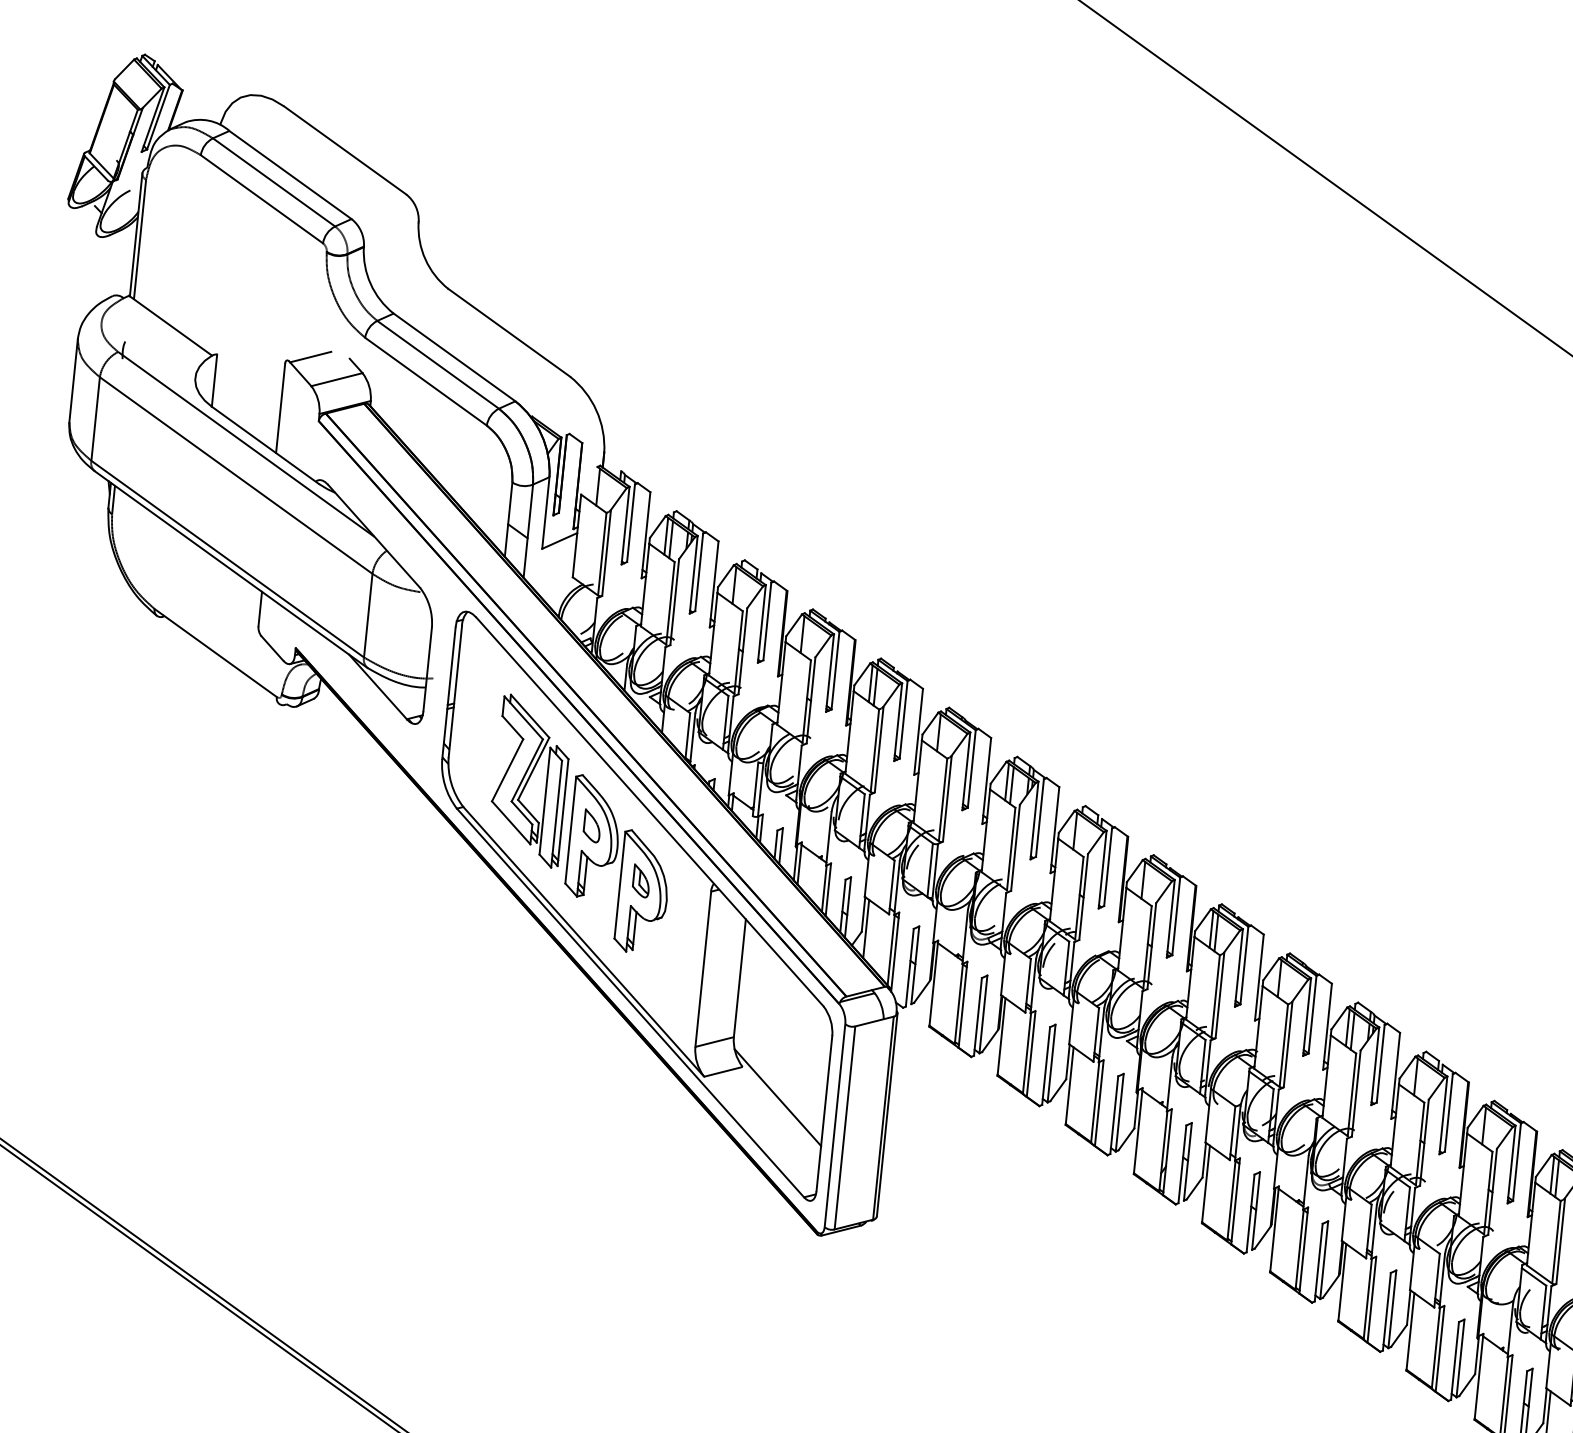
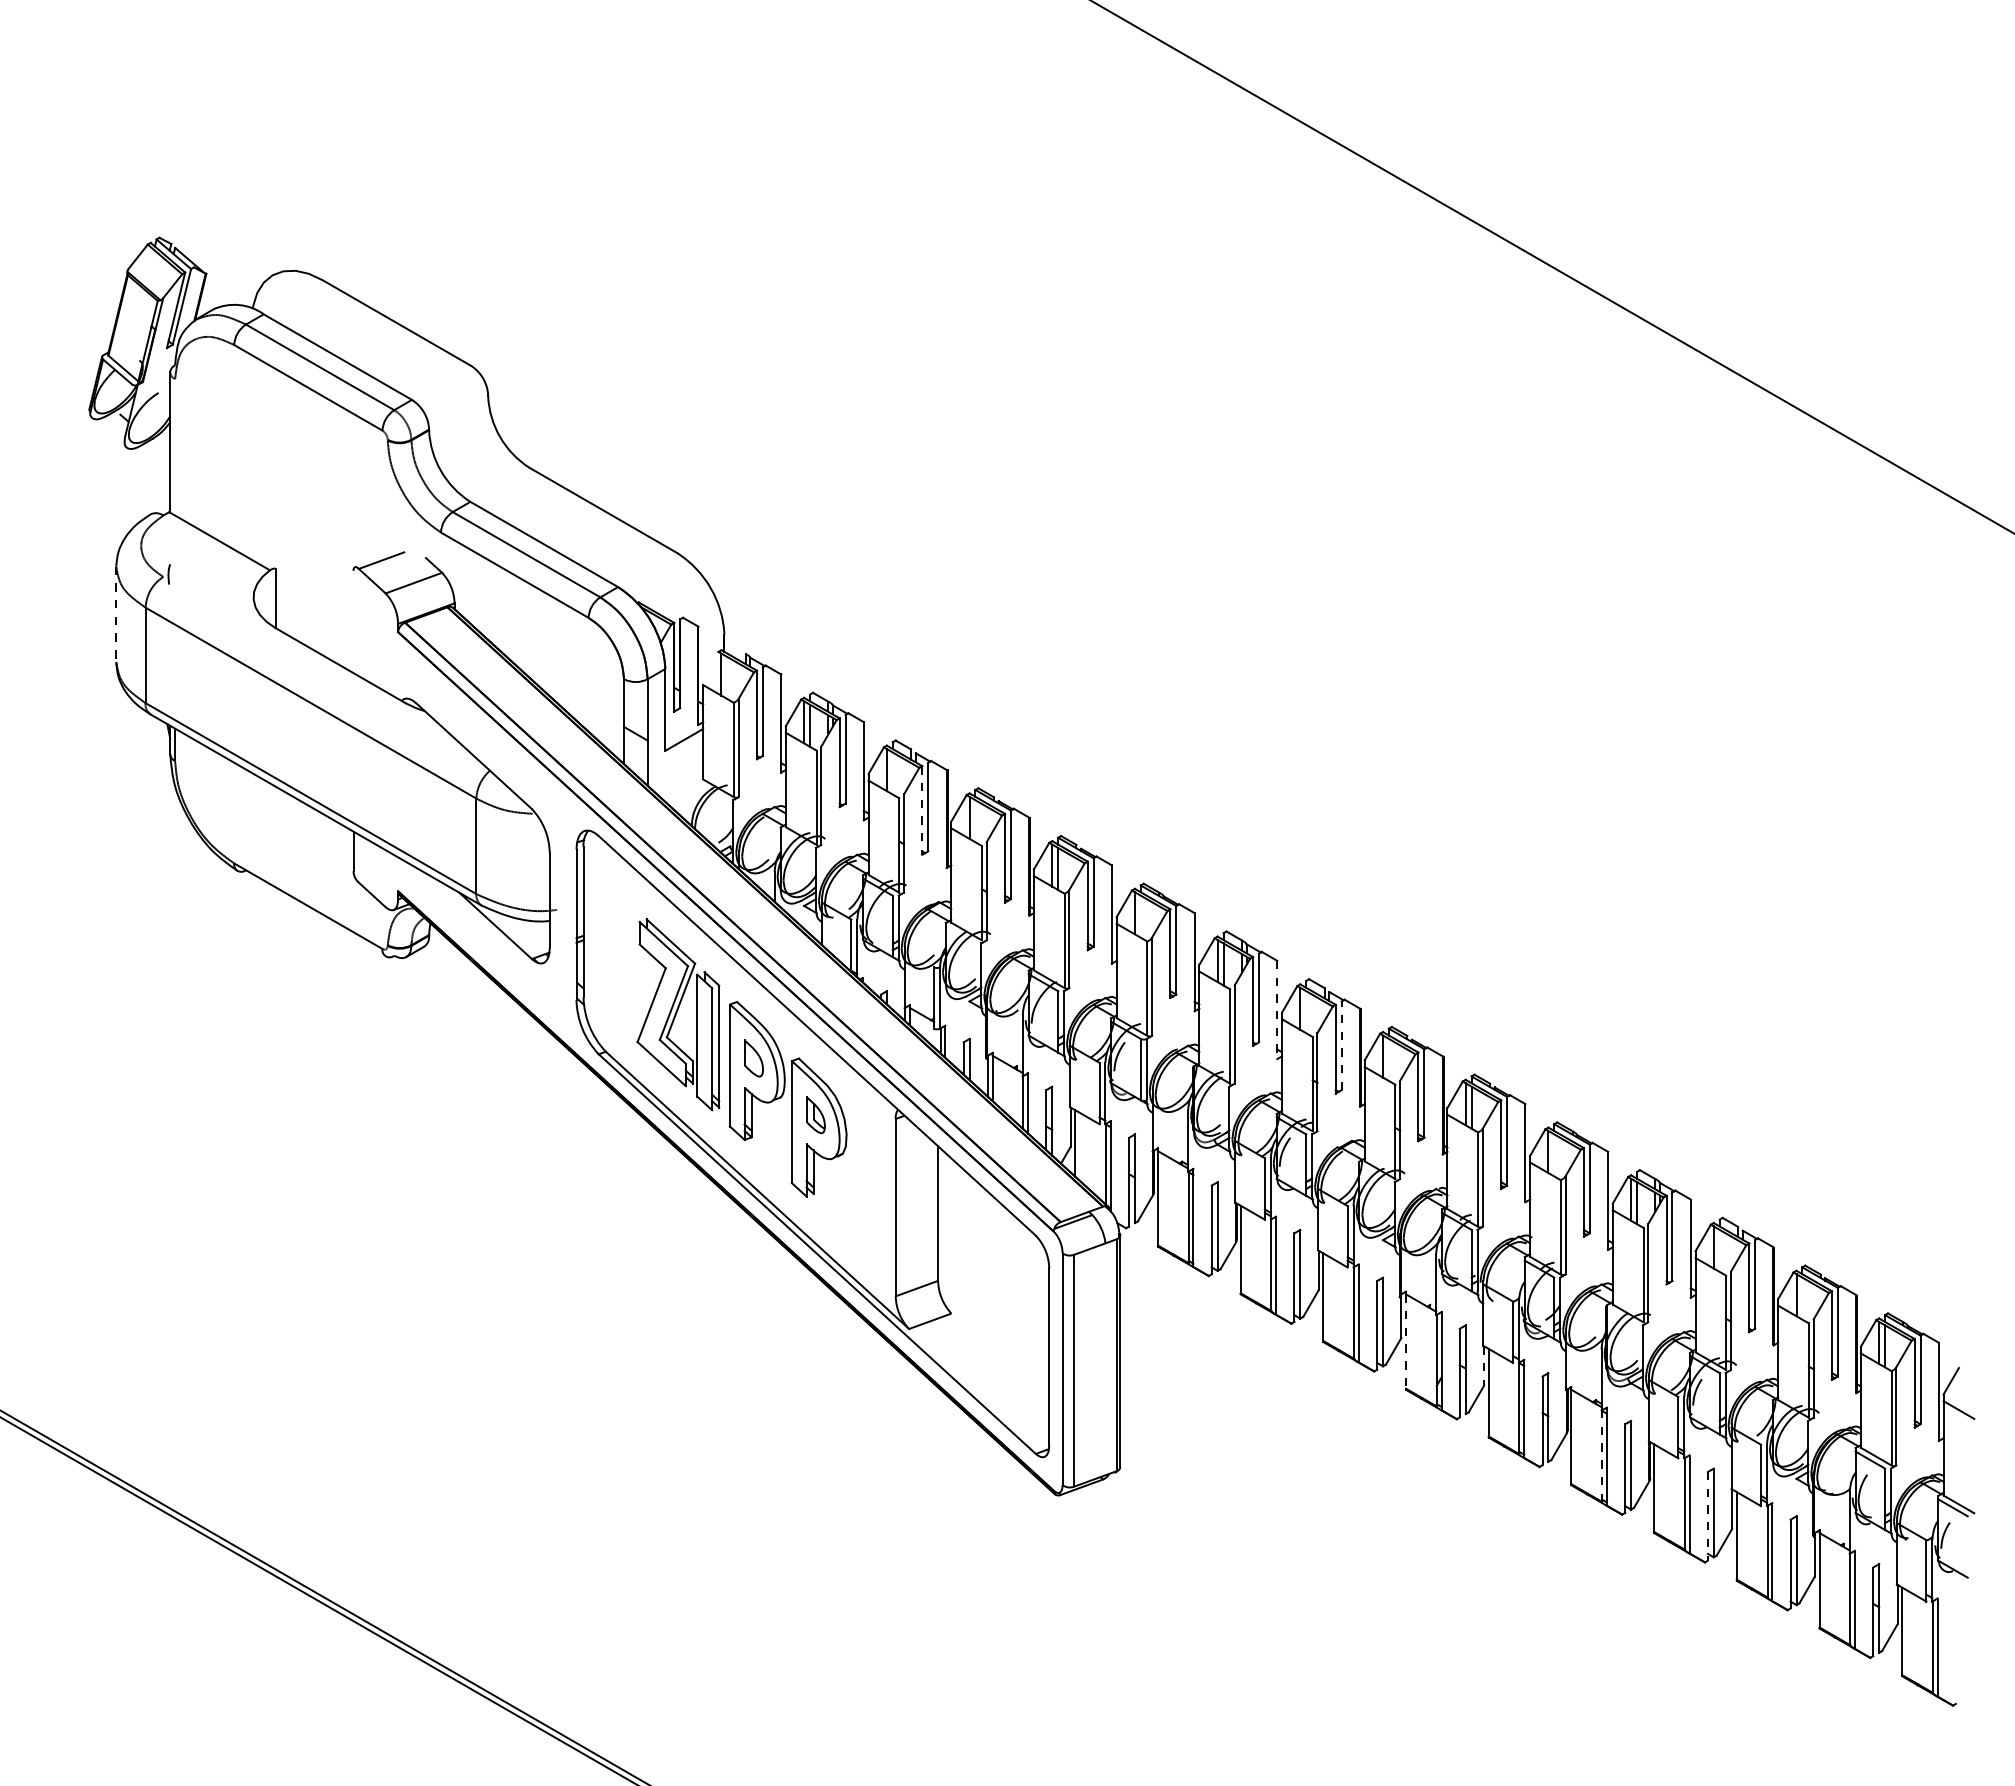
line: (140, 239) -> (175, 447), removed
line: (73, 380) -> (116, 614), solid -> dashed
line: (280, 407) -> (353, 621), removed
line: (246, 444) -> (318, 666), removed
line: (762, 623) -> (922, 810), solid -> dashed
line: (1055, 830) -> (1277, 1010), solid -> dashed
line: (1107, 866) -> (1341, 1045), solid -> dashed
line: (777, 1097) -> (994, 1343), removed
line: (1138, 1132) -> (1406, 1342), solid -> dashed
line: (1204, 1159) -> (1484, 1365), solid -> dashed
line: (1299, 1250) -> (1602, 1456), solid -> dashed
line: (1386, 1311) -> (1707, 1516), solid -> dashed

